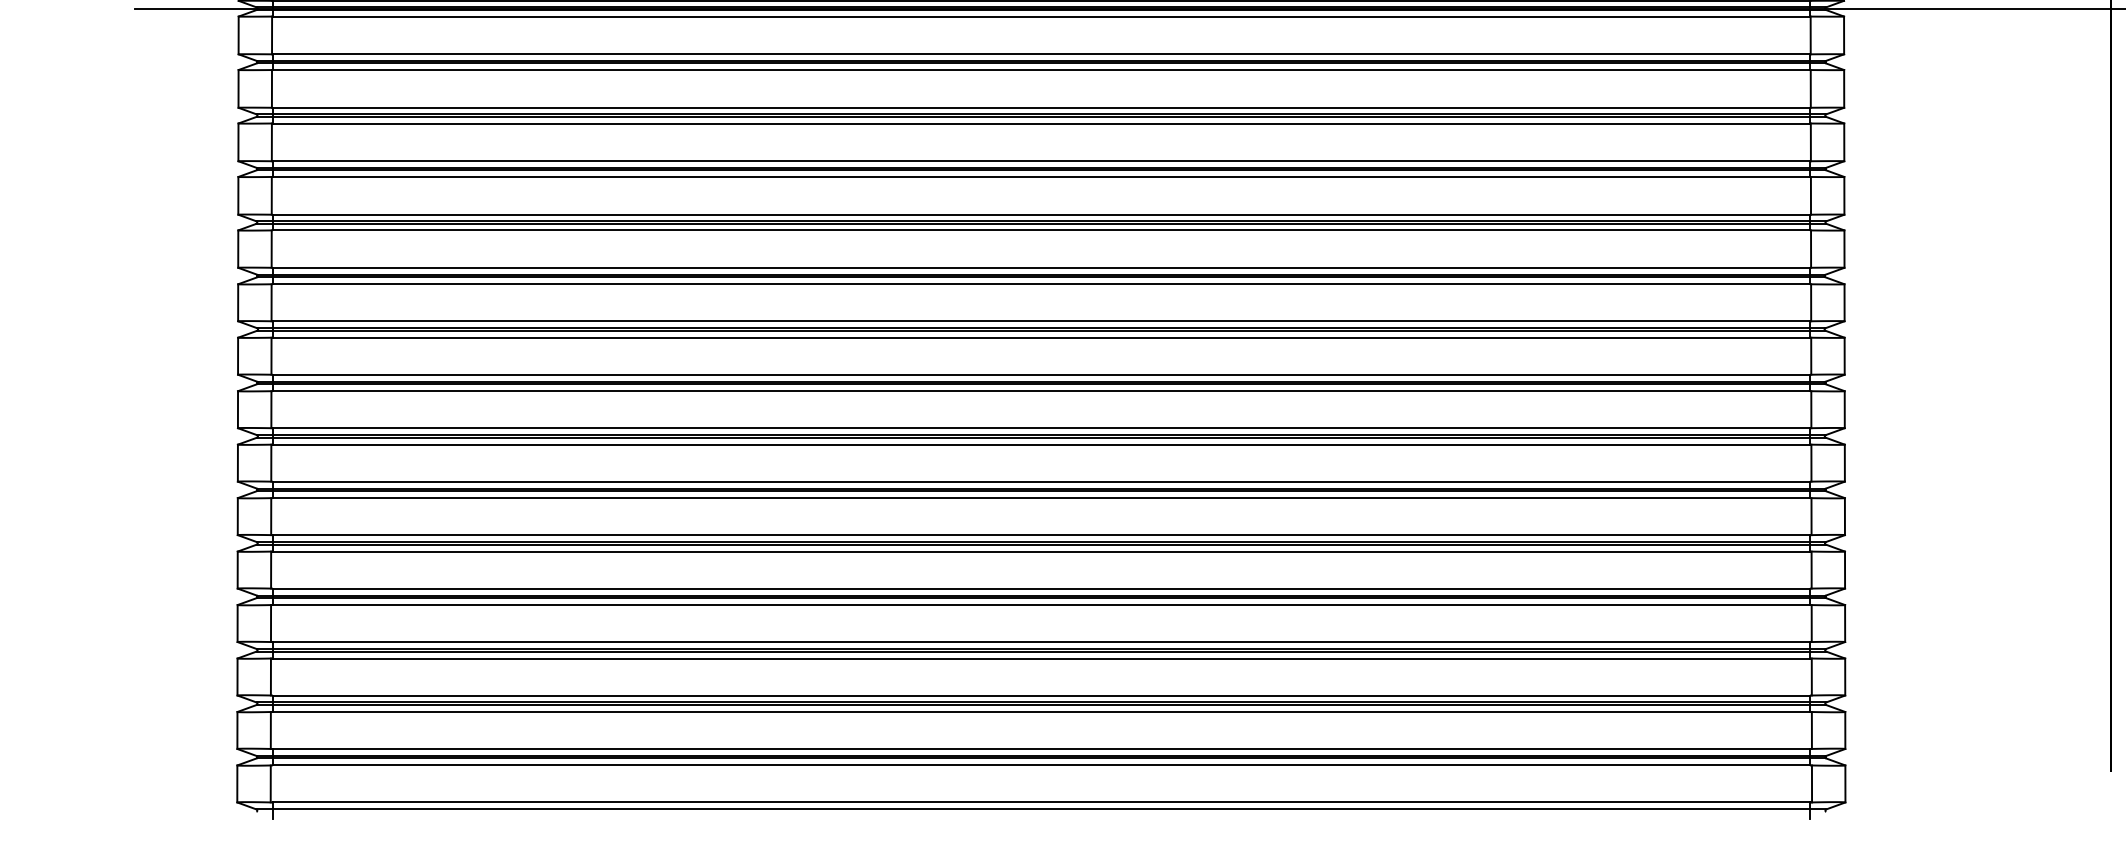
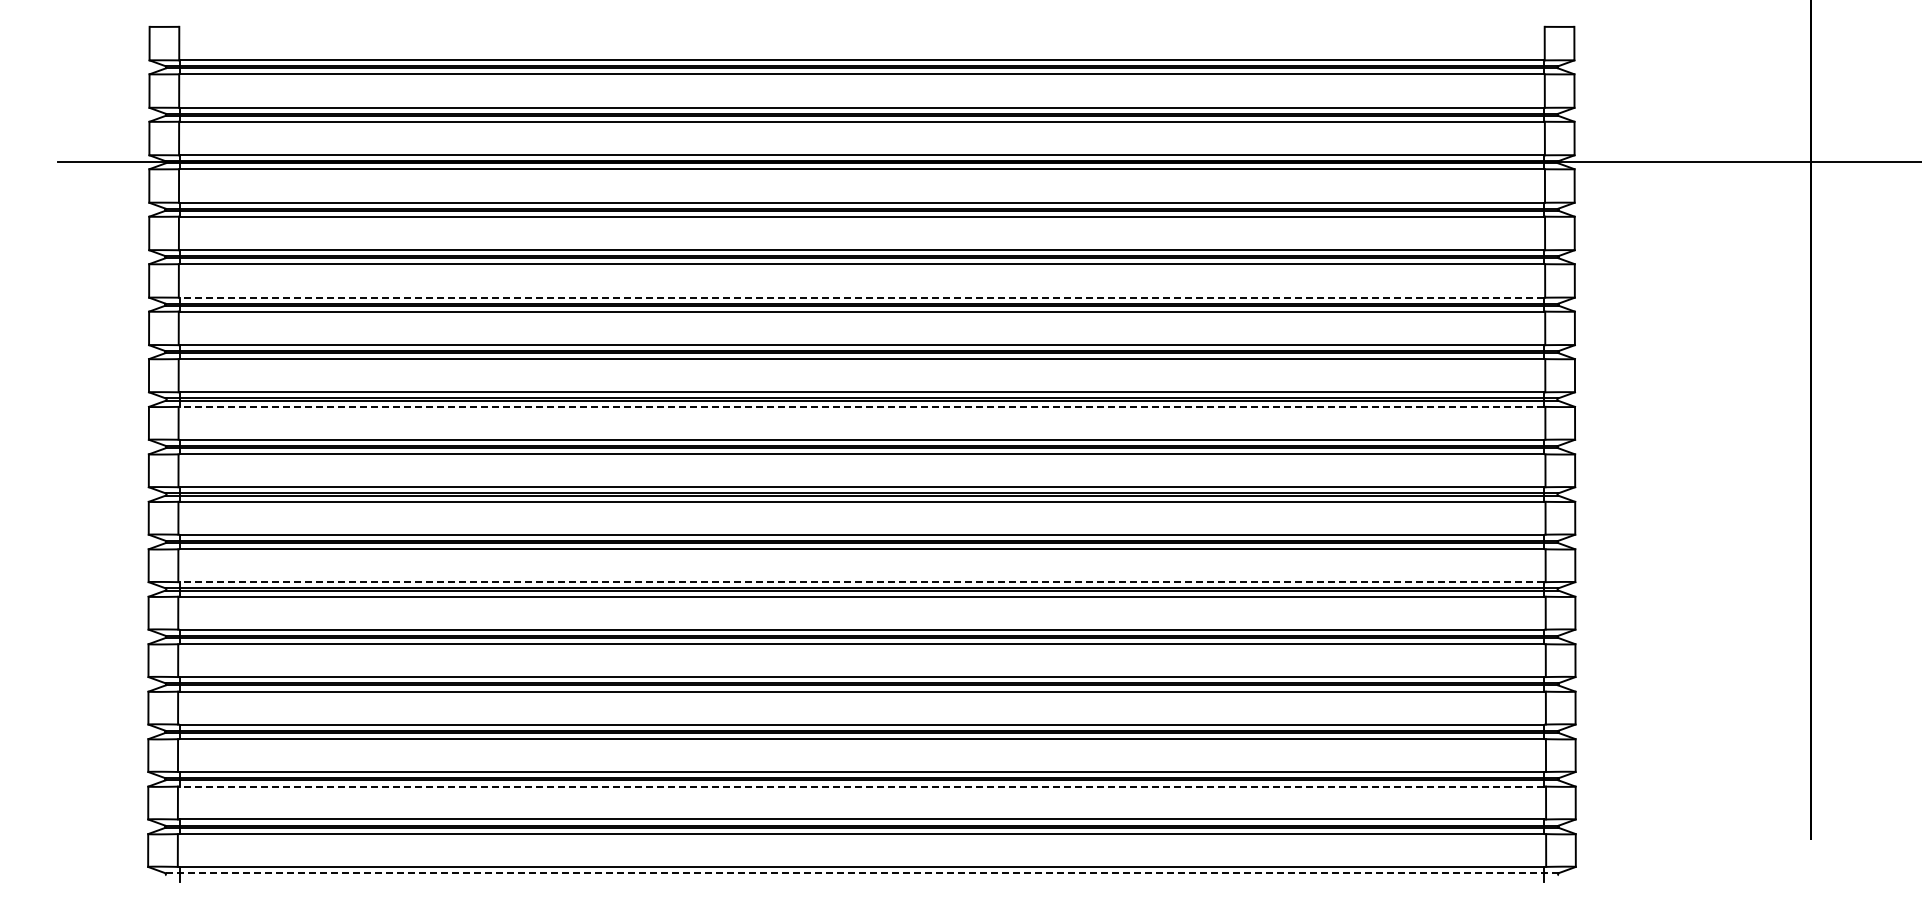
line: (1040, 161) -> (861, 297), solid -> dashed
line: (1040, 283) -> (861, 406), solid -> dashed
line: (1040, 482) -> (861, 582), solid -> dashed
line: (1040, 711) -> (861, 786), solid -> dashed
line: (1041, 809) -> (862, 873), solid -> dashed

